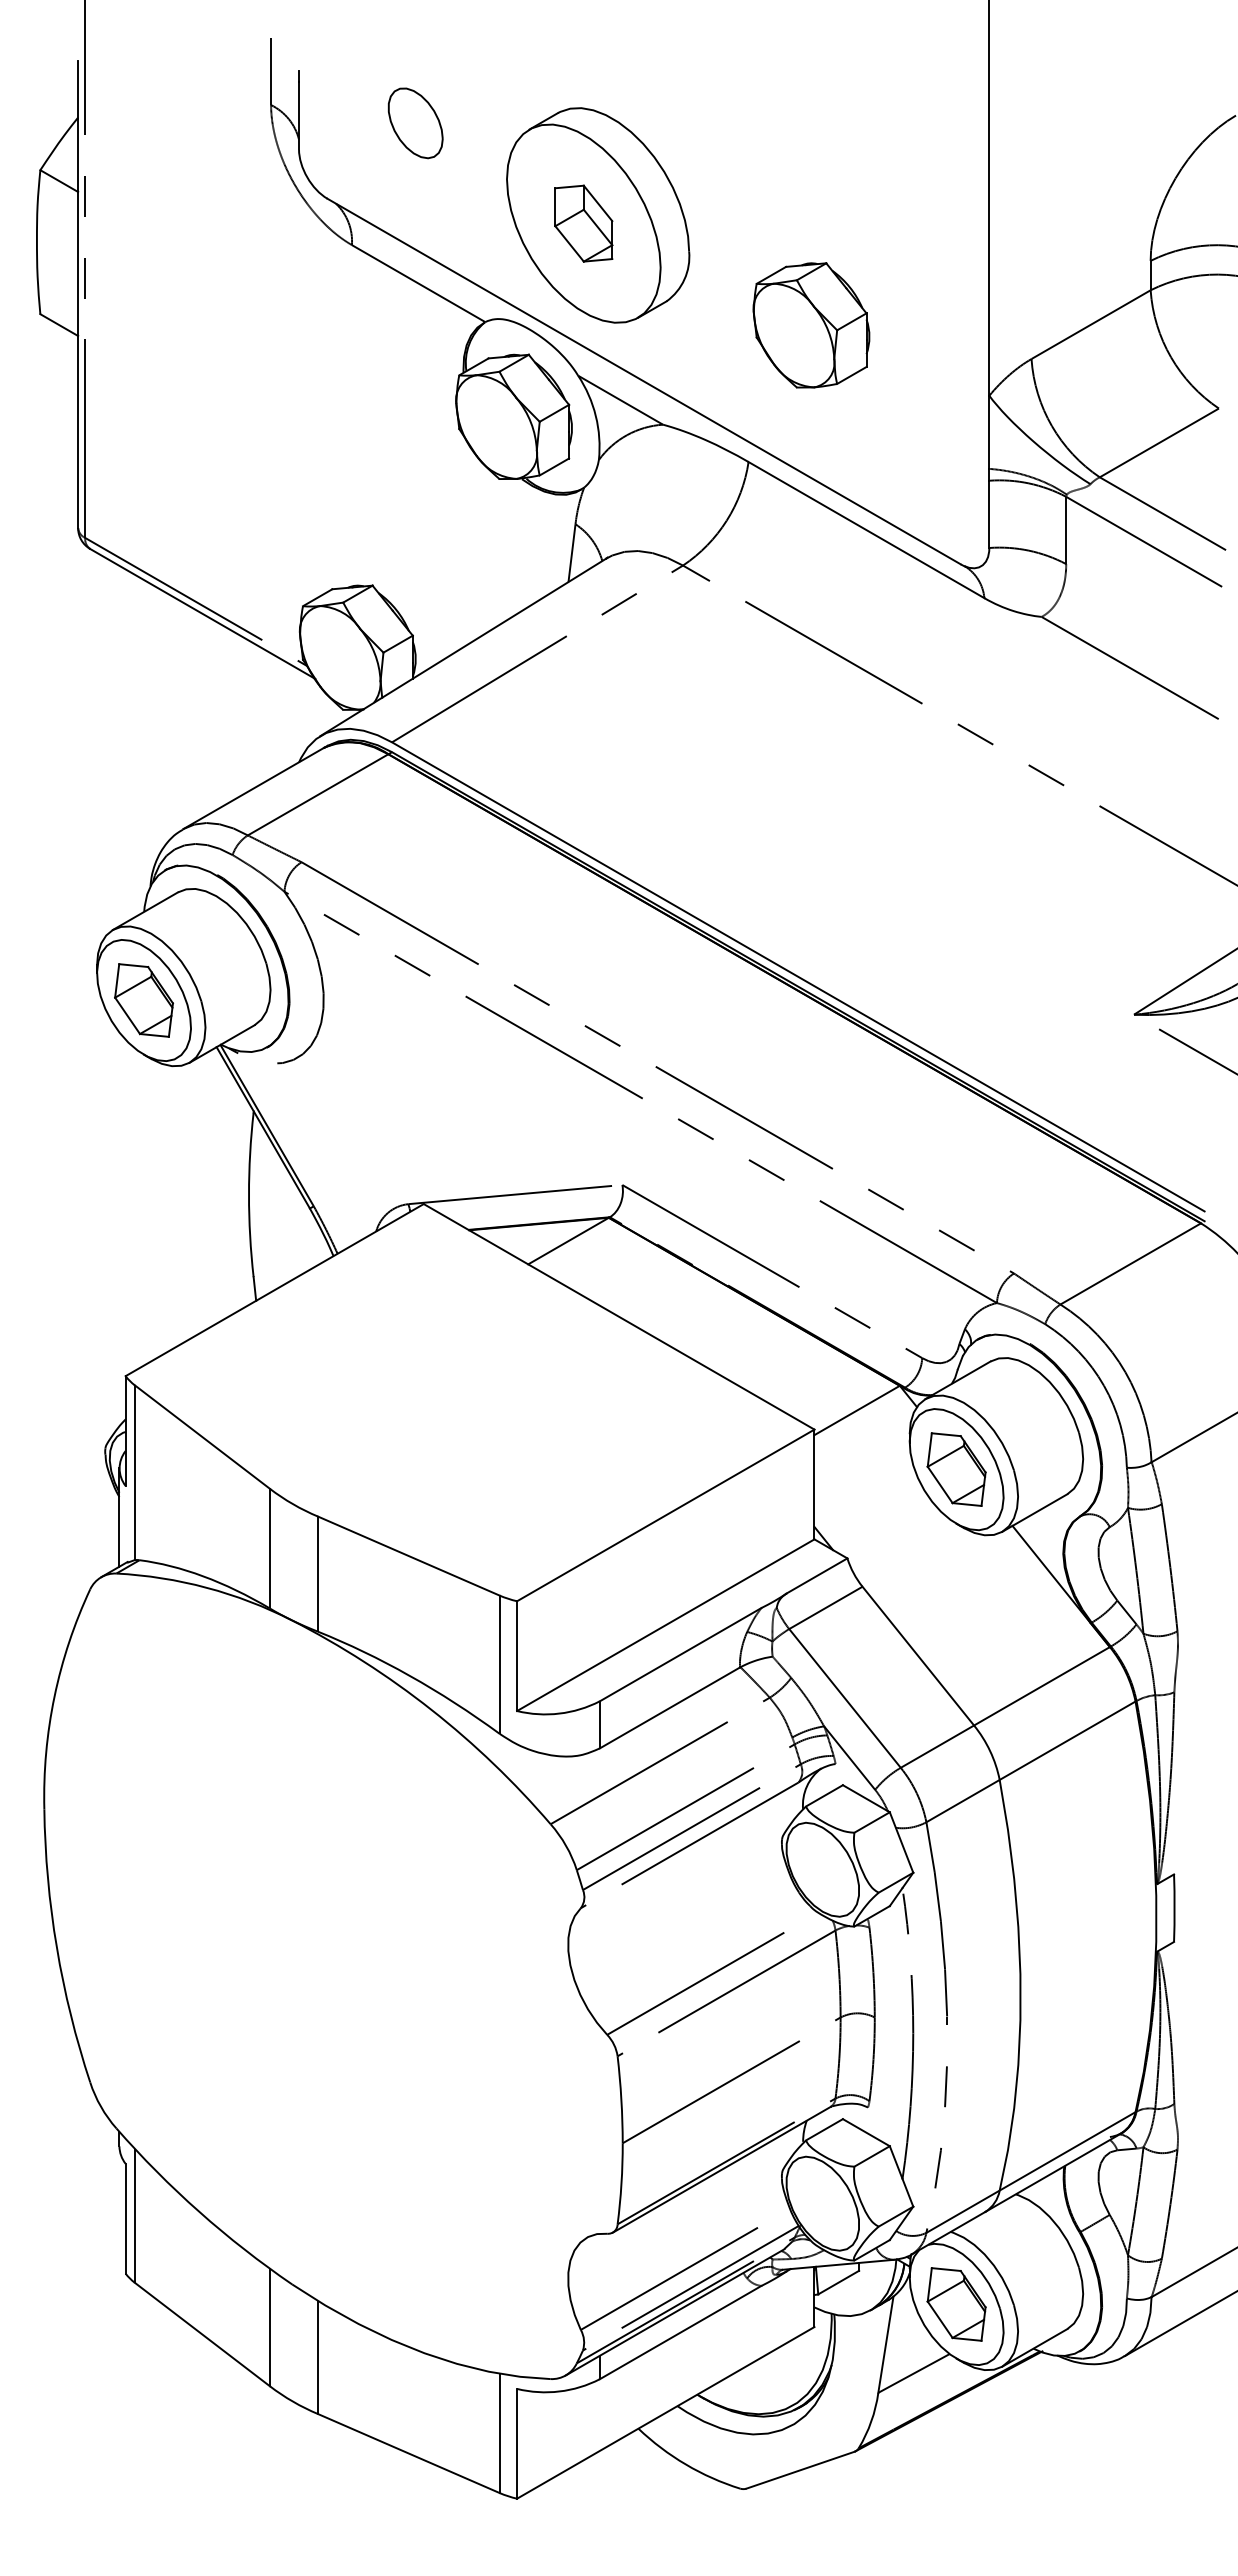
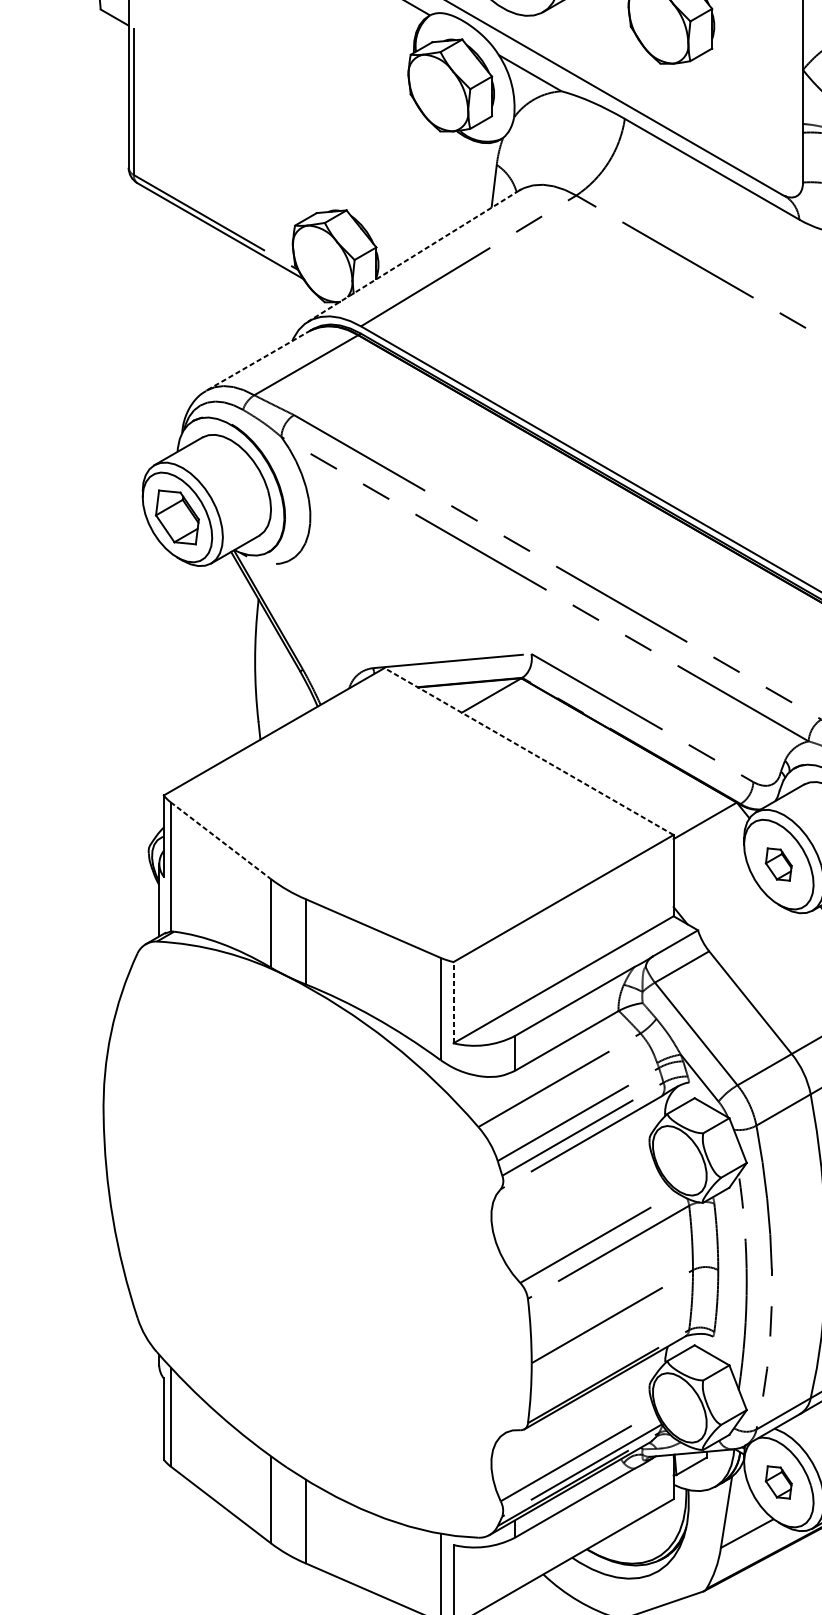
line: (462, 647) -> (413, 256), solid -> dashed
line: (253, 788) -> (258, 360), solid -> dashed
line: (619, 1316) -> (529, 751), solid -> dashed
line: (202, 1437) -> (220, 840), solid -> dashed
part: (956, 1469) -> (778, 864), size x0.6
line: (517, 1656) -> (453, 1002), solid -> dashed
part: (956, 2304) -> (778, 1482), size x0.6

